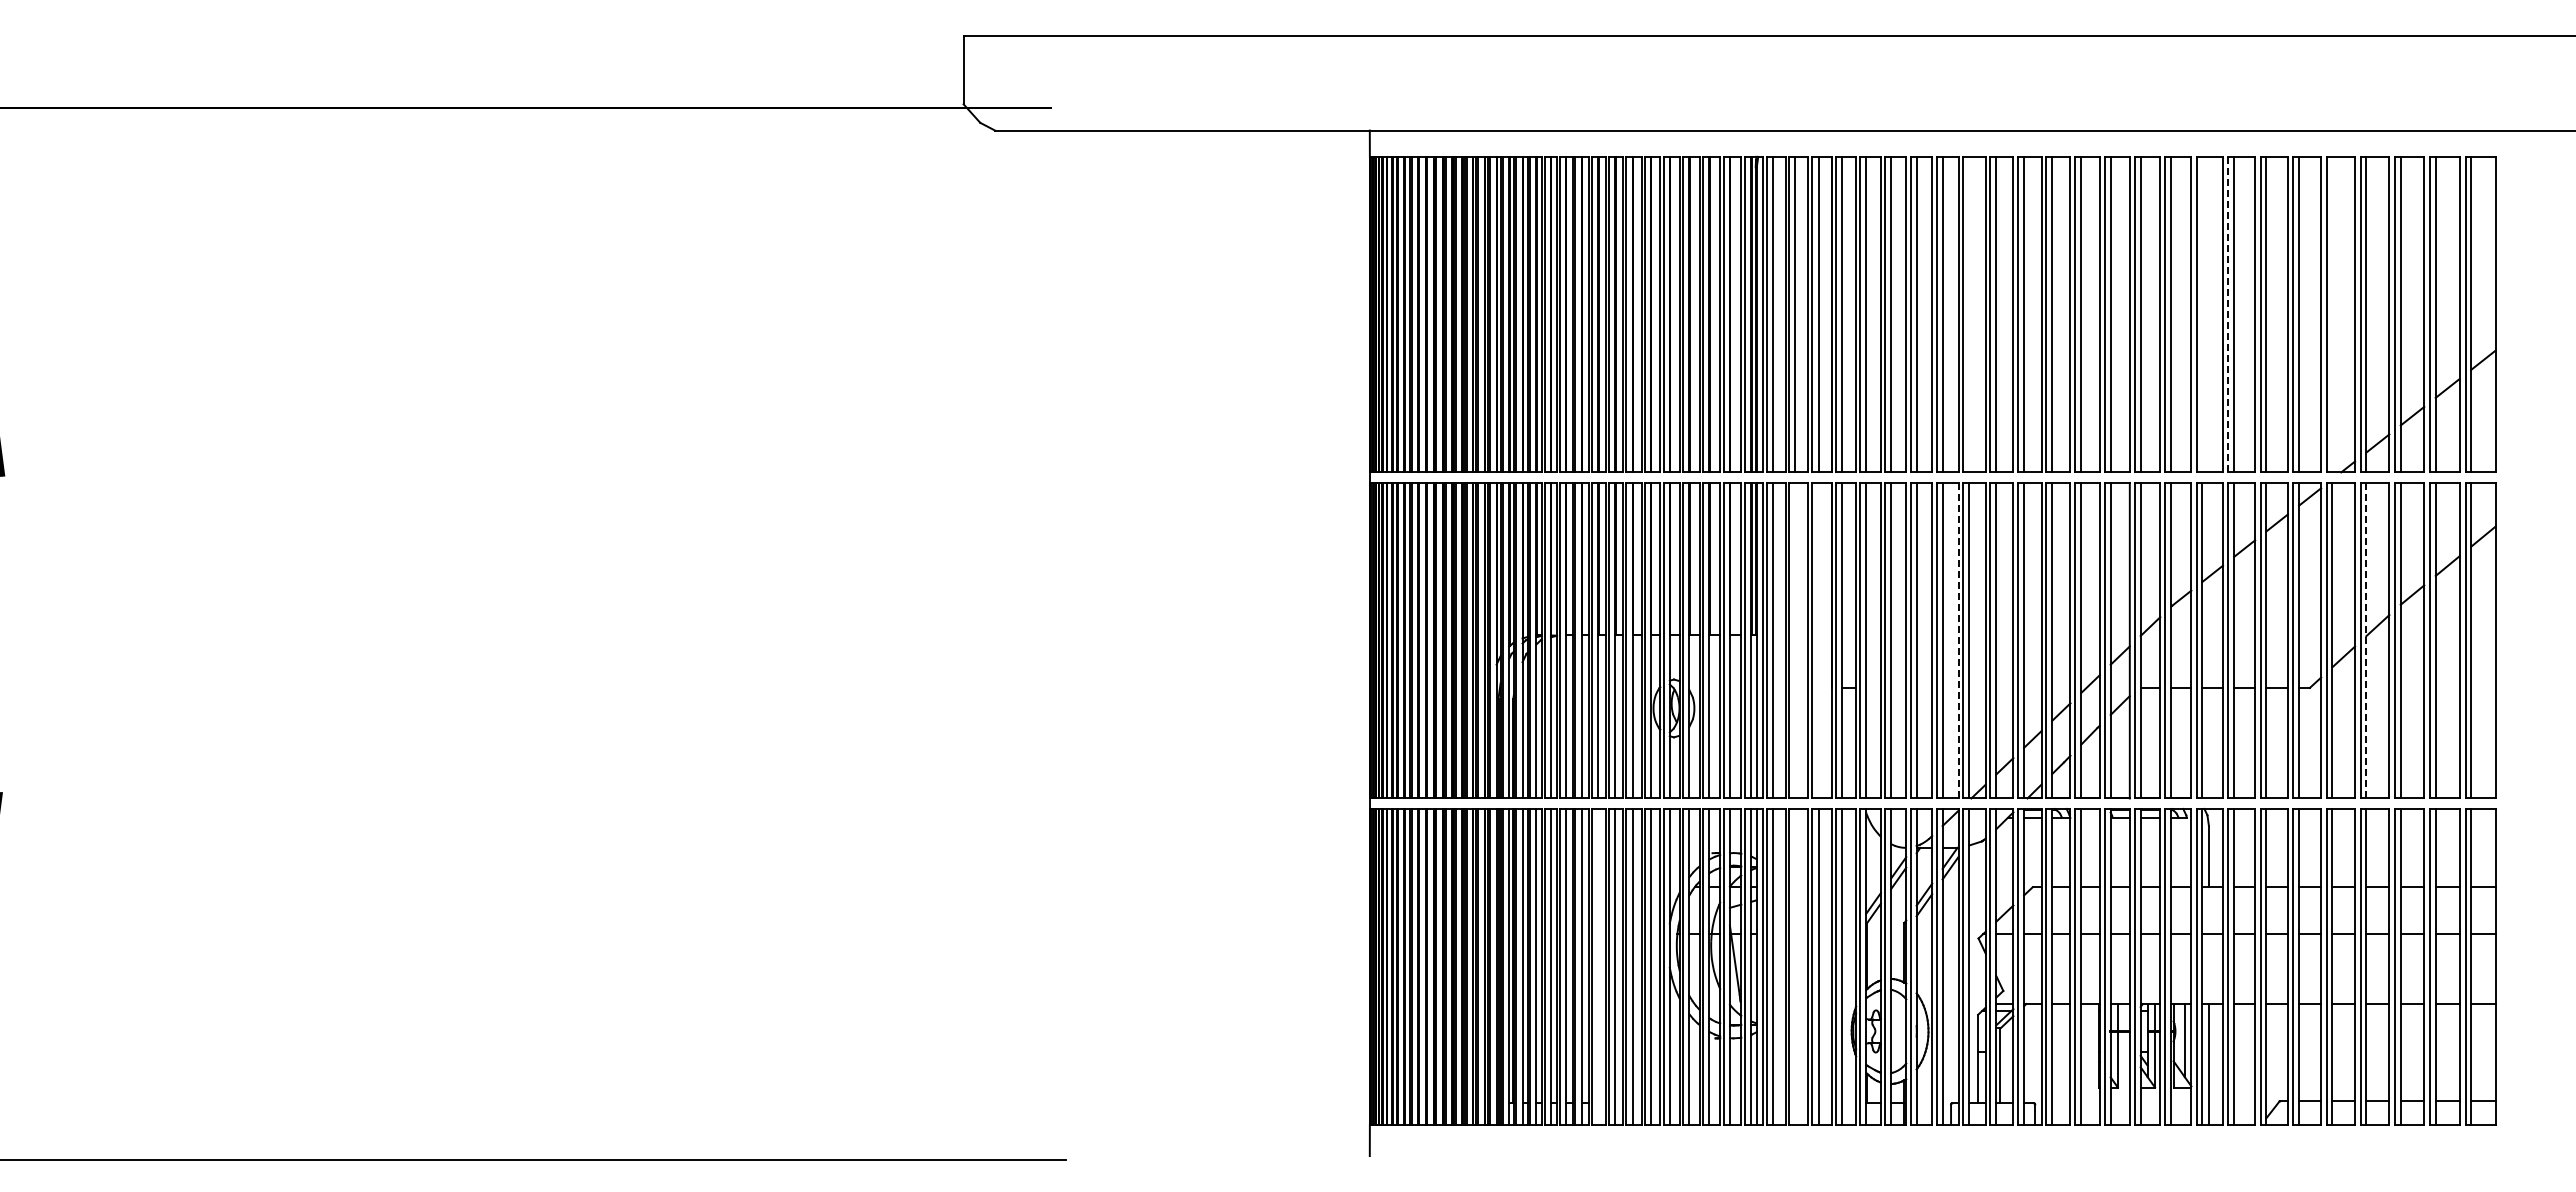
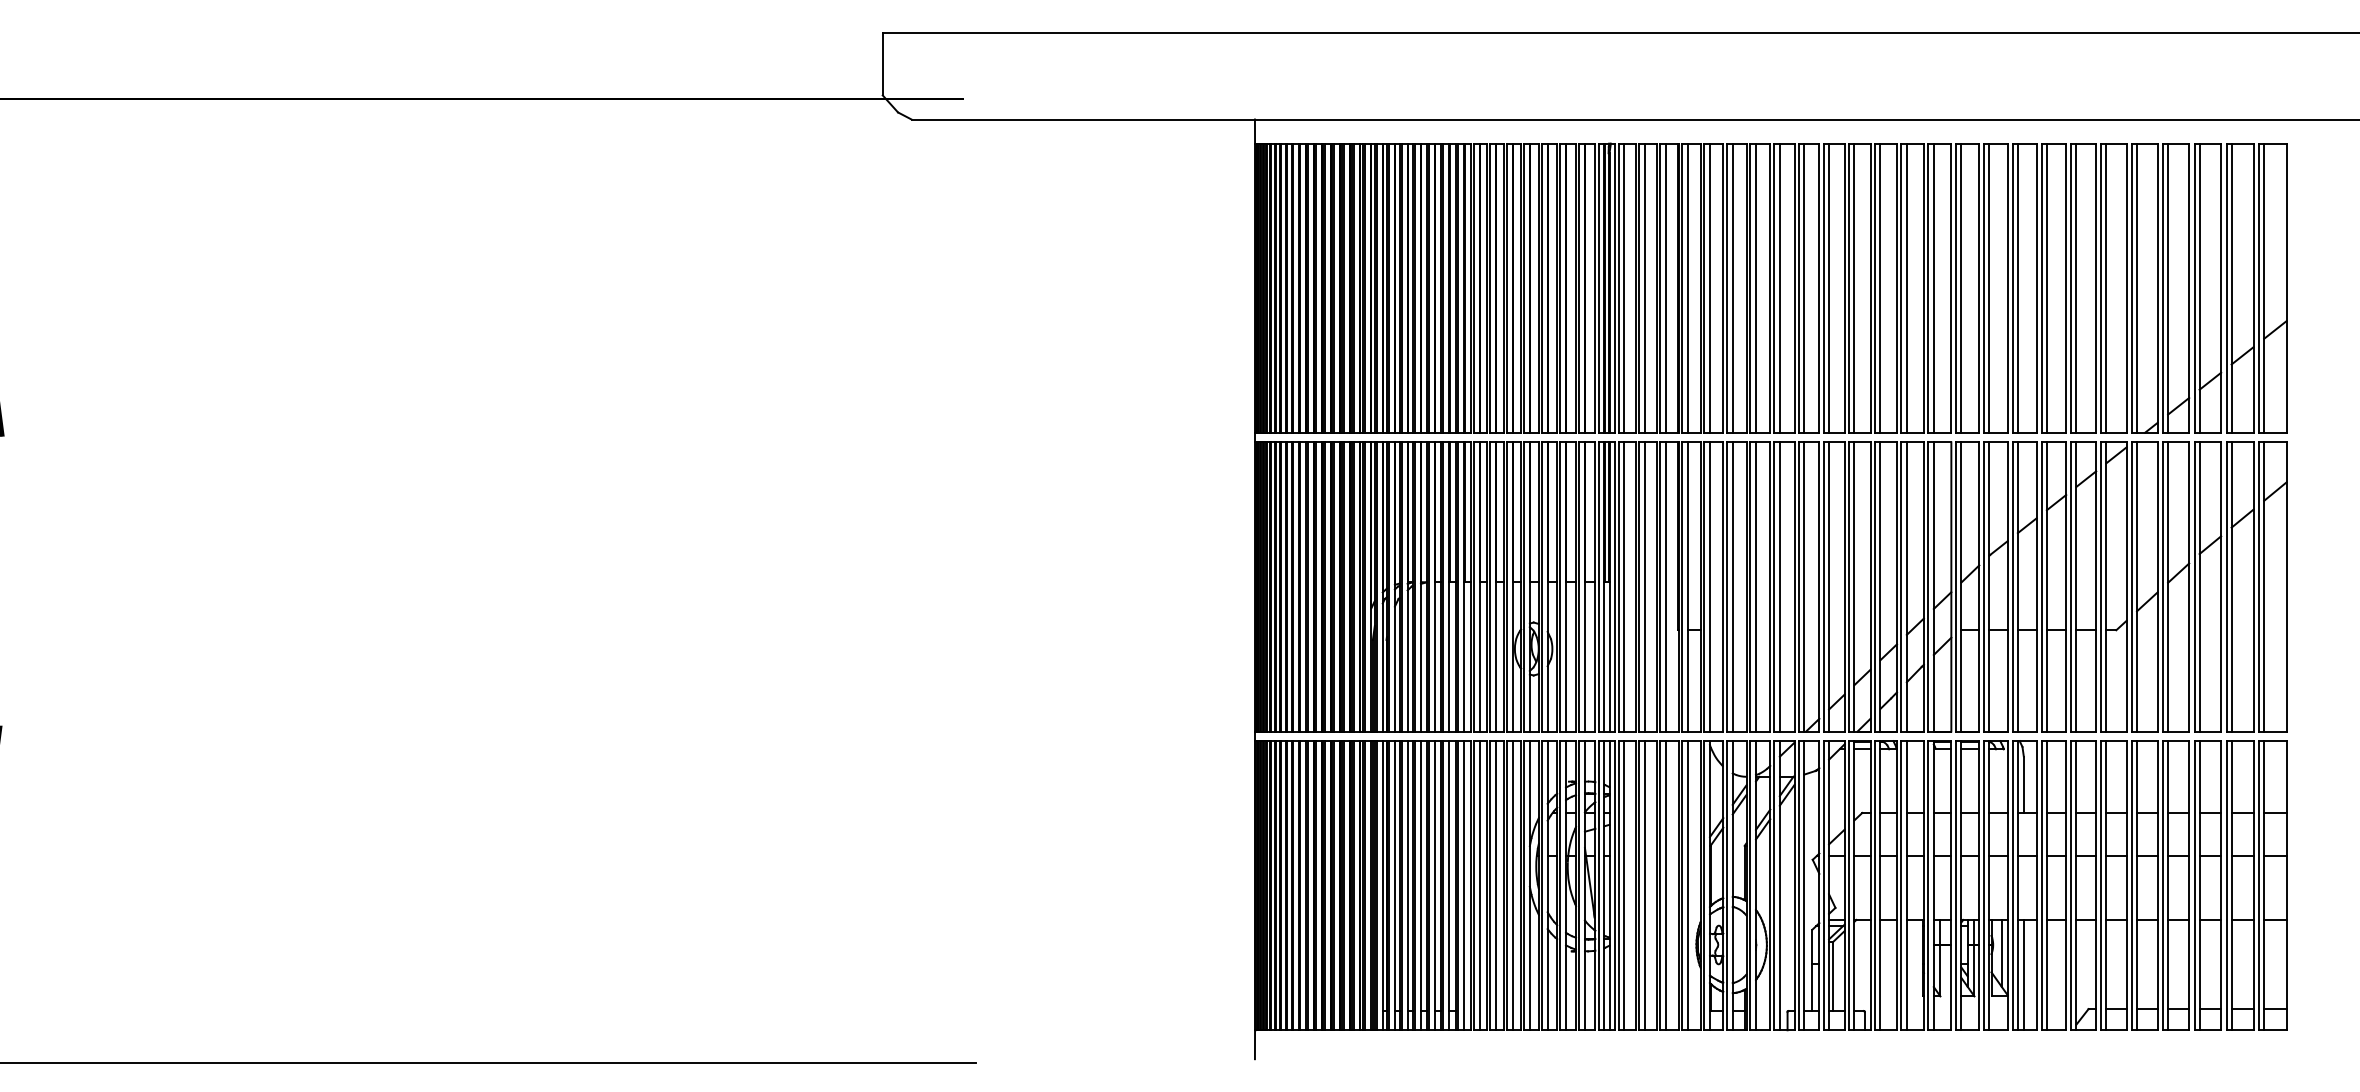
line: (1969, 314) -> (1804, 288), added
line: (2202, 314) -> (2017, 288), added
line: (2228, 314) -> (2041, 288), dashed -> solid
line: (2332, 314) -> (2137, 288), added
line: (1795, 640) -> (1645, 586), added
line: (1818, 640) -> (1666, 586), added
line: (1958, 640) -> (1794, 586), dashed -> solid
line: (2366, 640) -> (2168, 586), dashed -> solid
line: (1598, 966) -> (1464, 885), added
line: (1795, 966) -> (1645, 885), added

